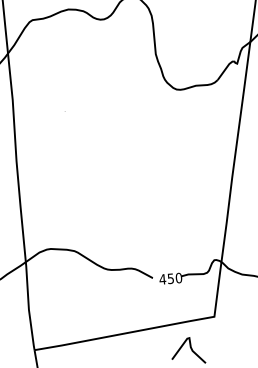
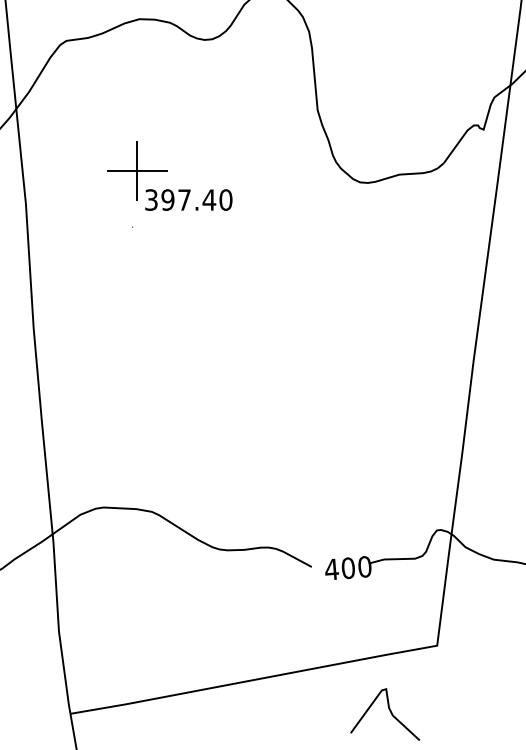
part: (83, 86) -> (170, 176), added
text: (170, 278) -> (347, 567), 450 -> 400

